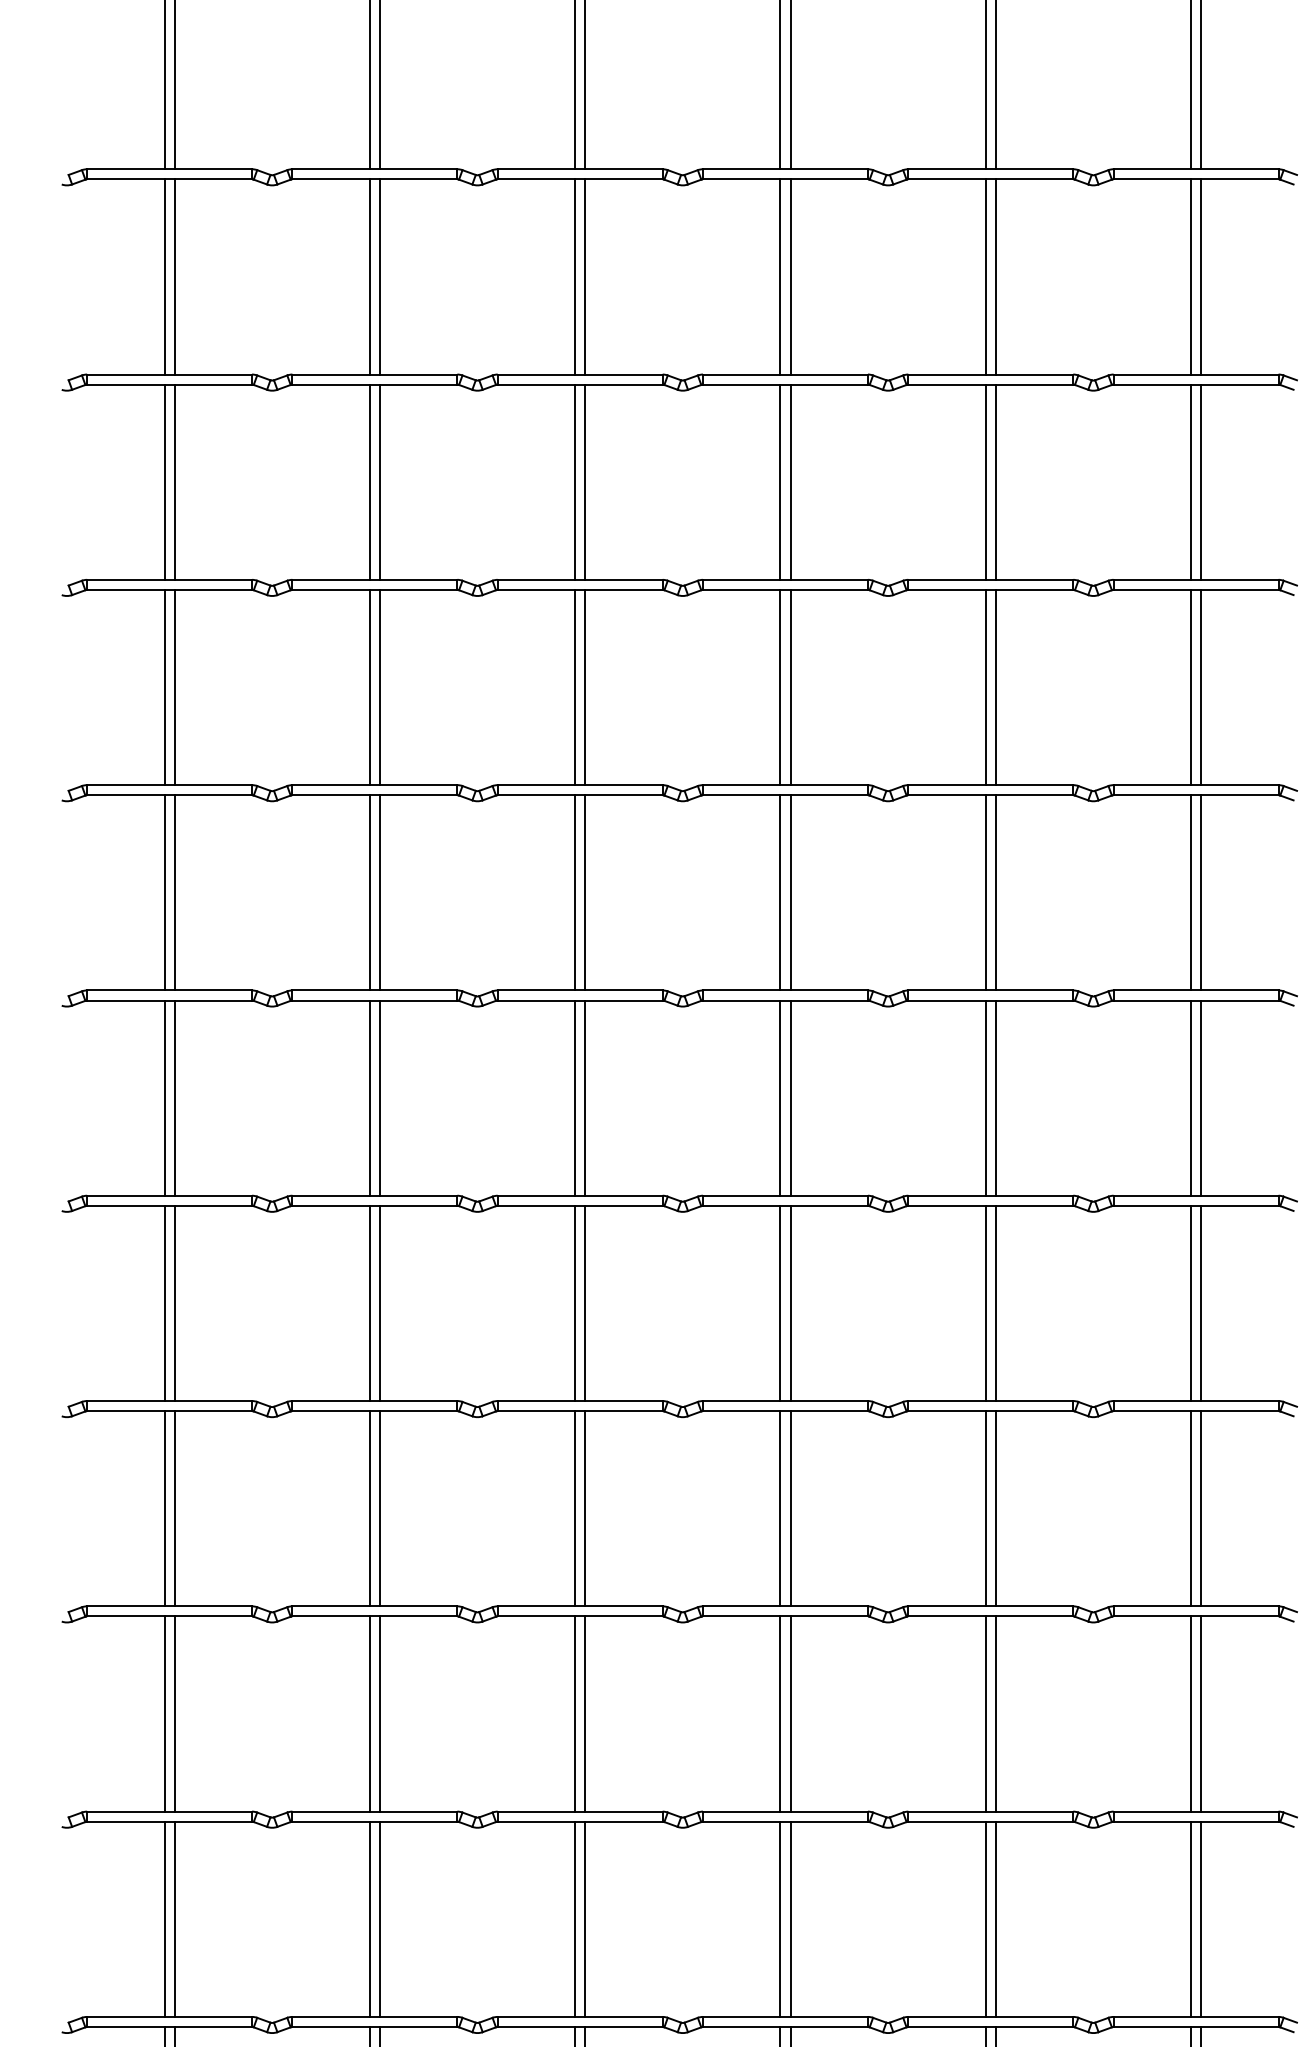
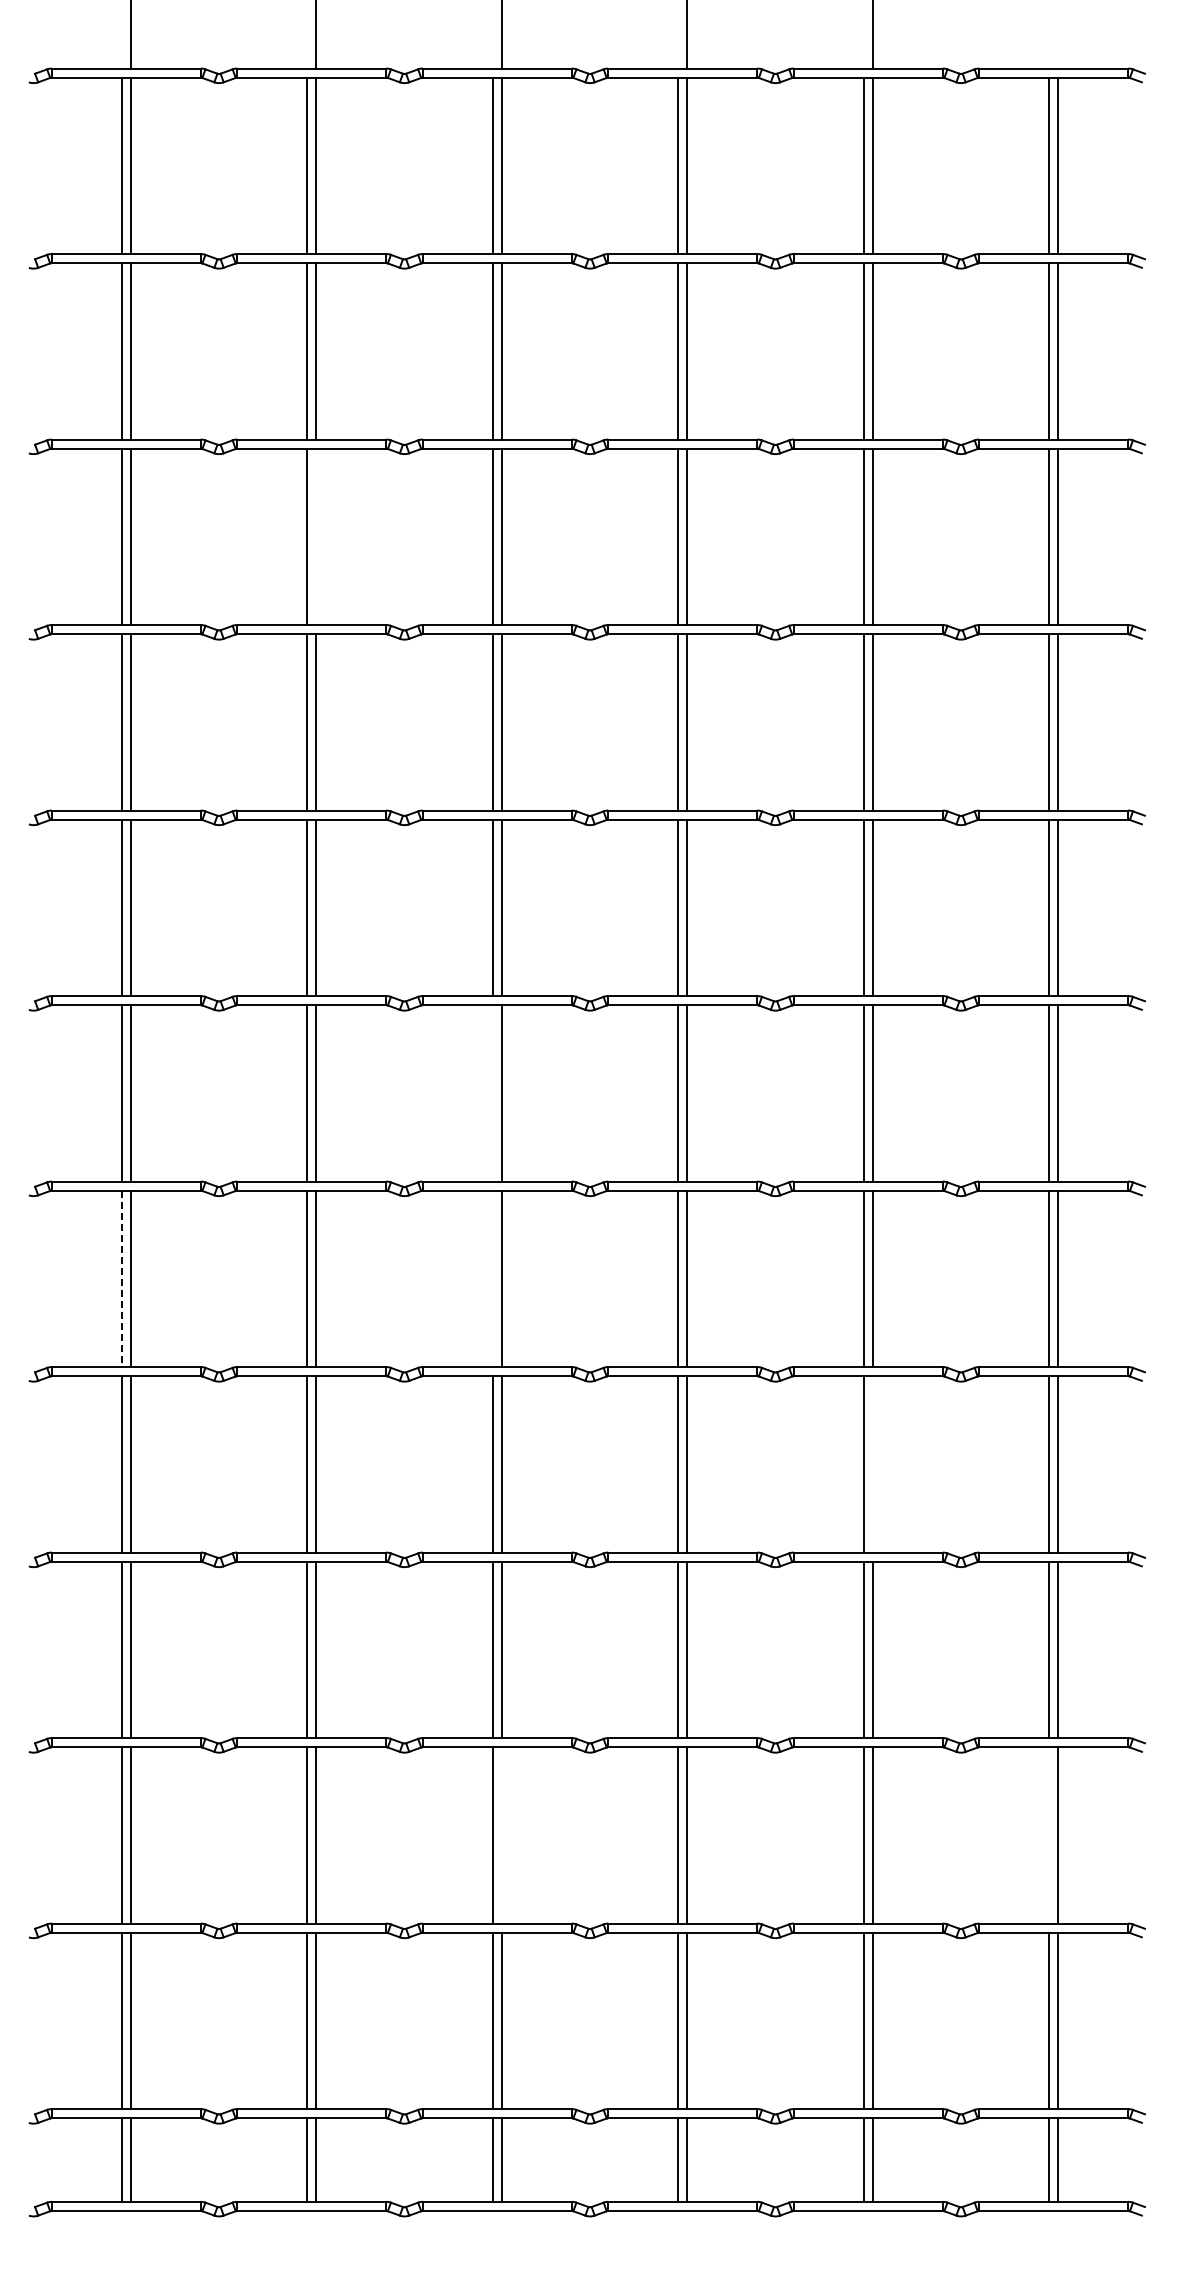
line: (380, 481) -> (316, 536), removed
line: (574, 1098) -> (492, 1093), removed
line: (574, 1303) -> (492, 1278), removed
line: (164, 1304) -> (121, 1279), solid -> dashed
line: (995, 1508) -> (872, 1464), removed
line: (584, 1919) -> (501, 1835), removed
line: (1191, 1919) -> (1049, 1835), removed

